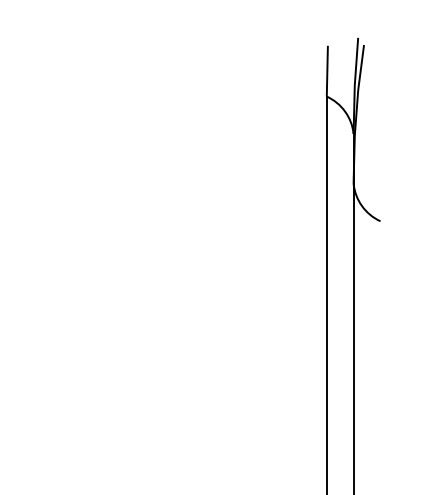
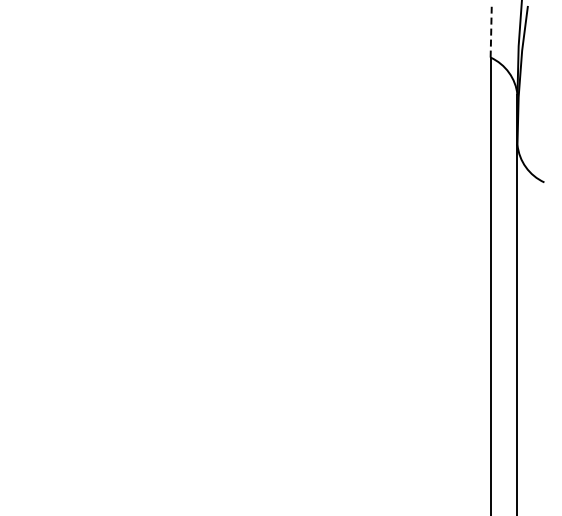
line: (327, 70) -> (491, 31), solid -> dashed

